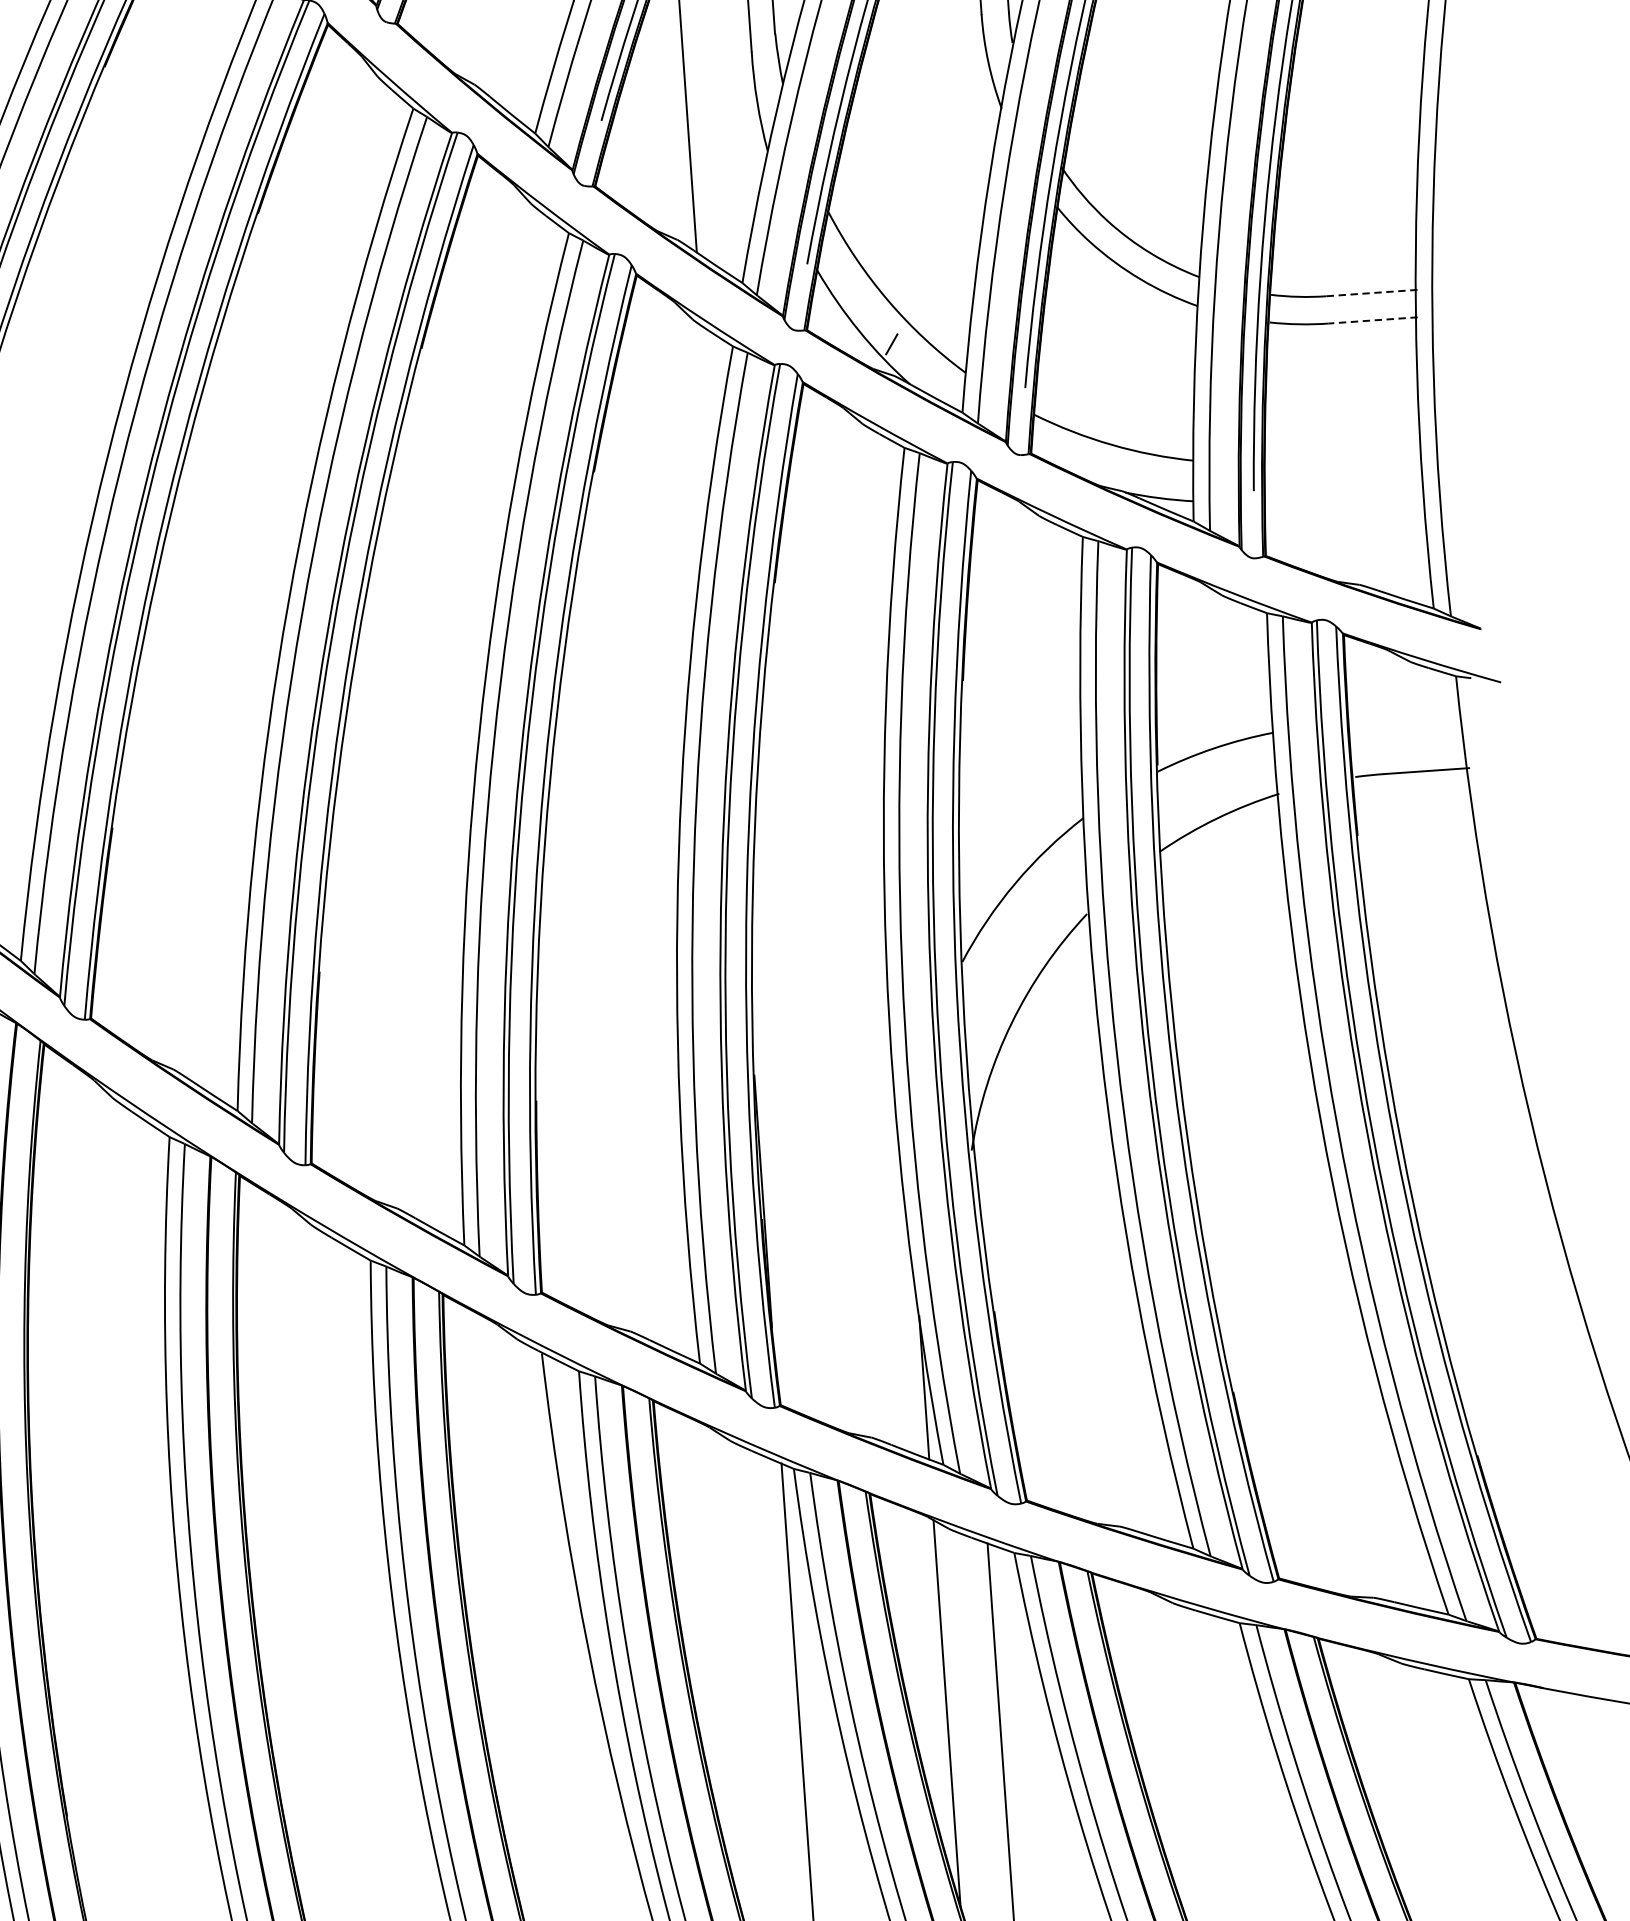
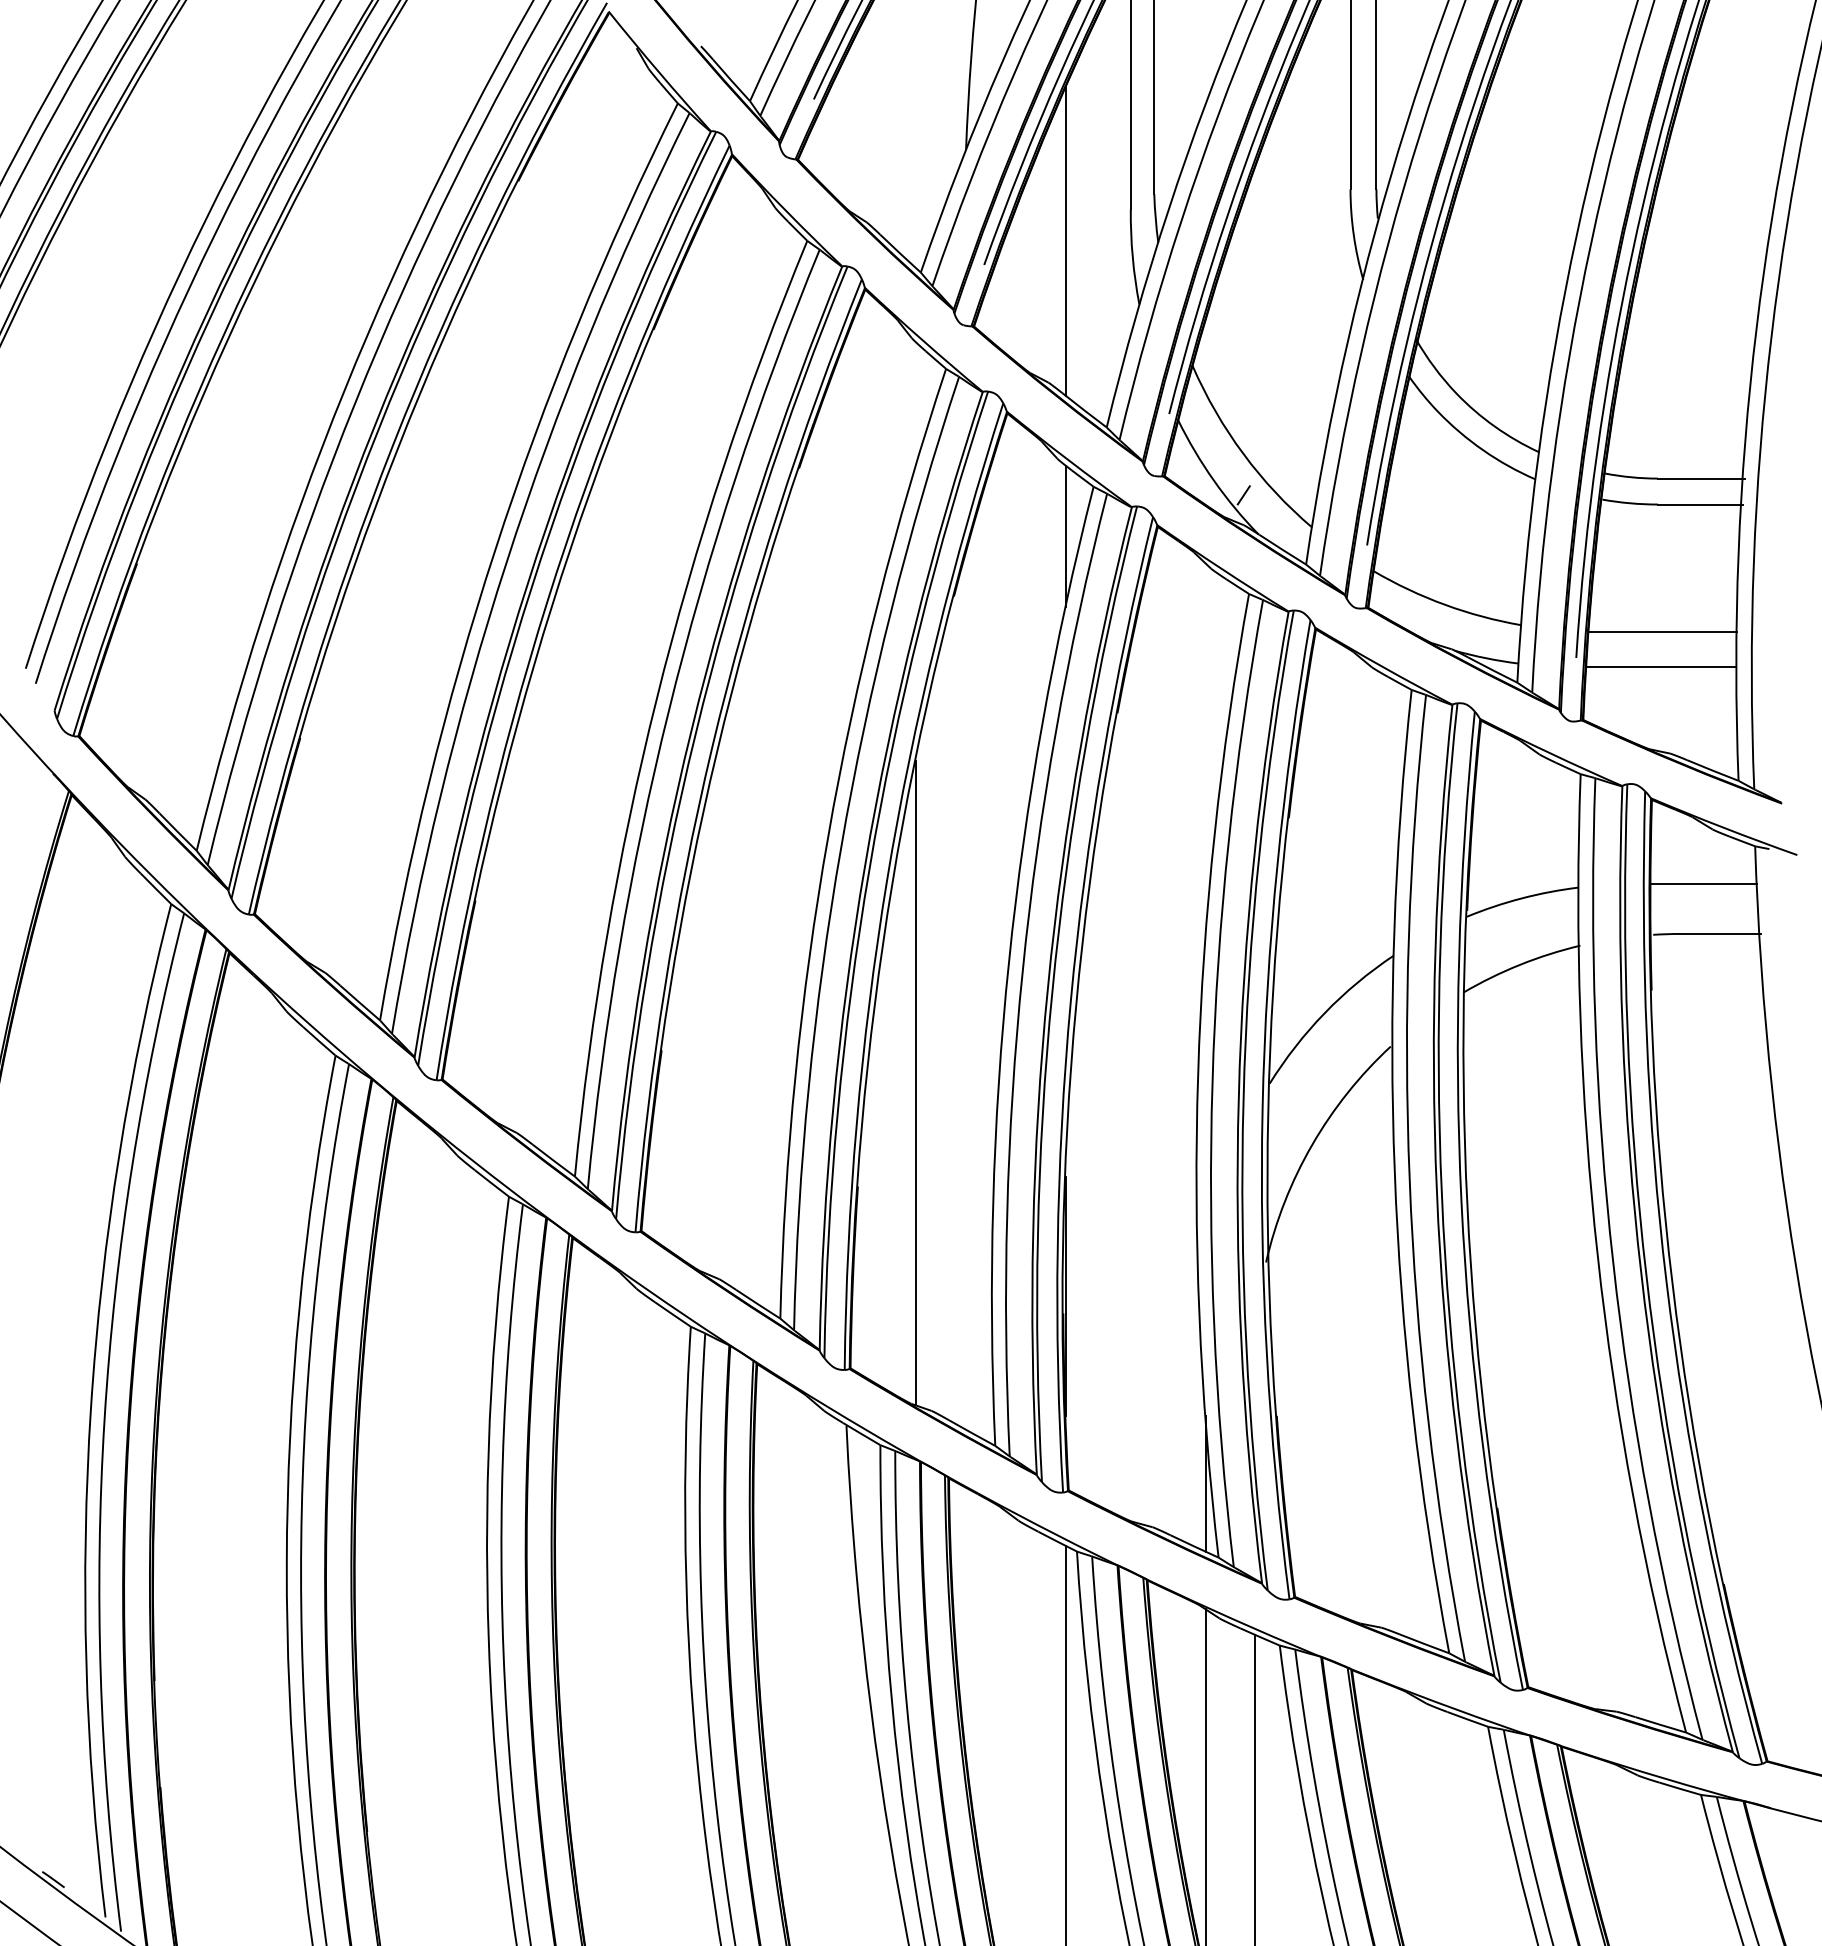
line: (1372, 292) -> (1701, 478), dashed -> solid
line: (1372, 320) -> (1699, 504), dashed -> solid
line: (706, 399) -> (1065, 535), added
line: (1343, 456) -> (1663, 631), added
line: (1344, 494) -> (1661, 667), added
line: (1404, 720) -> (1703, 884), added
line: (589, 986) -> (915, 1082), added

